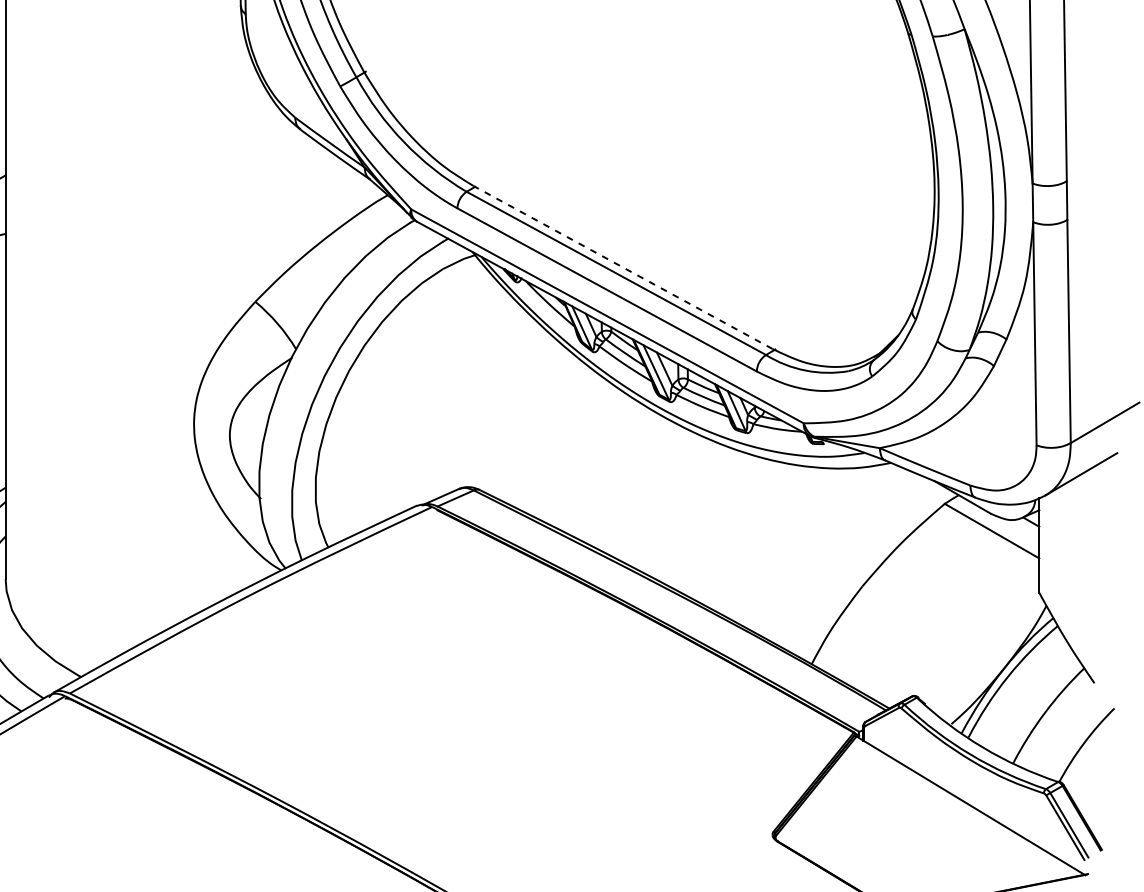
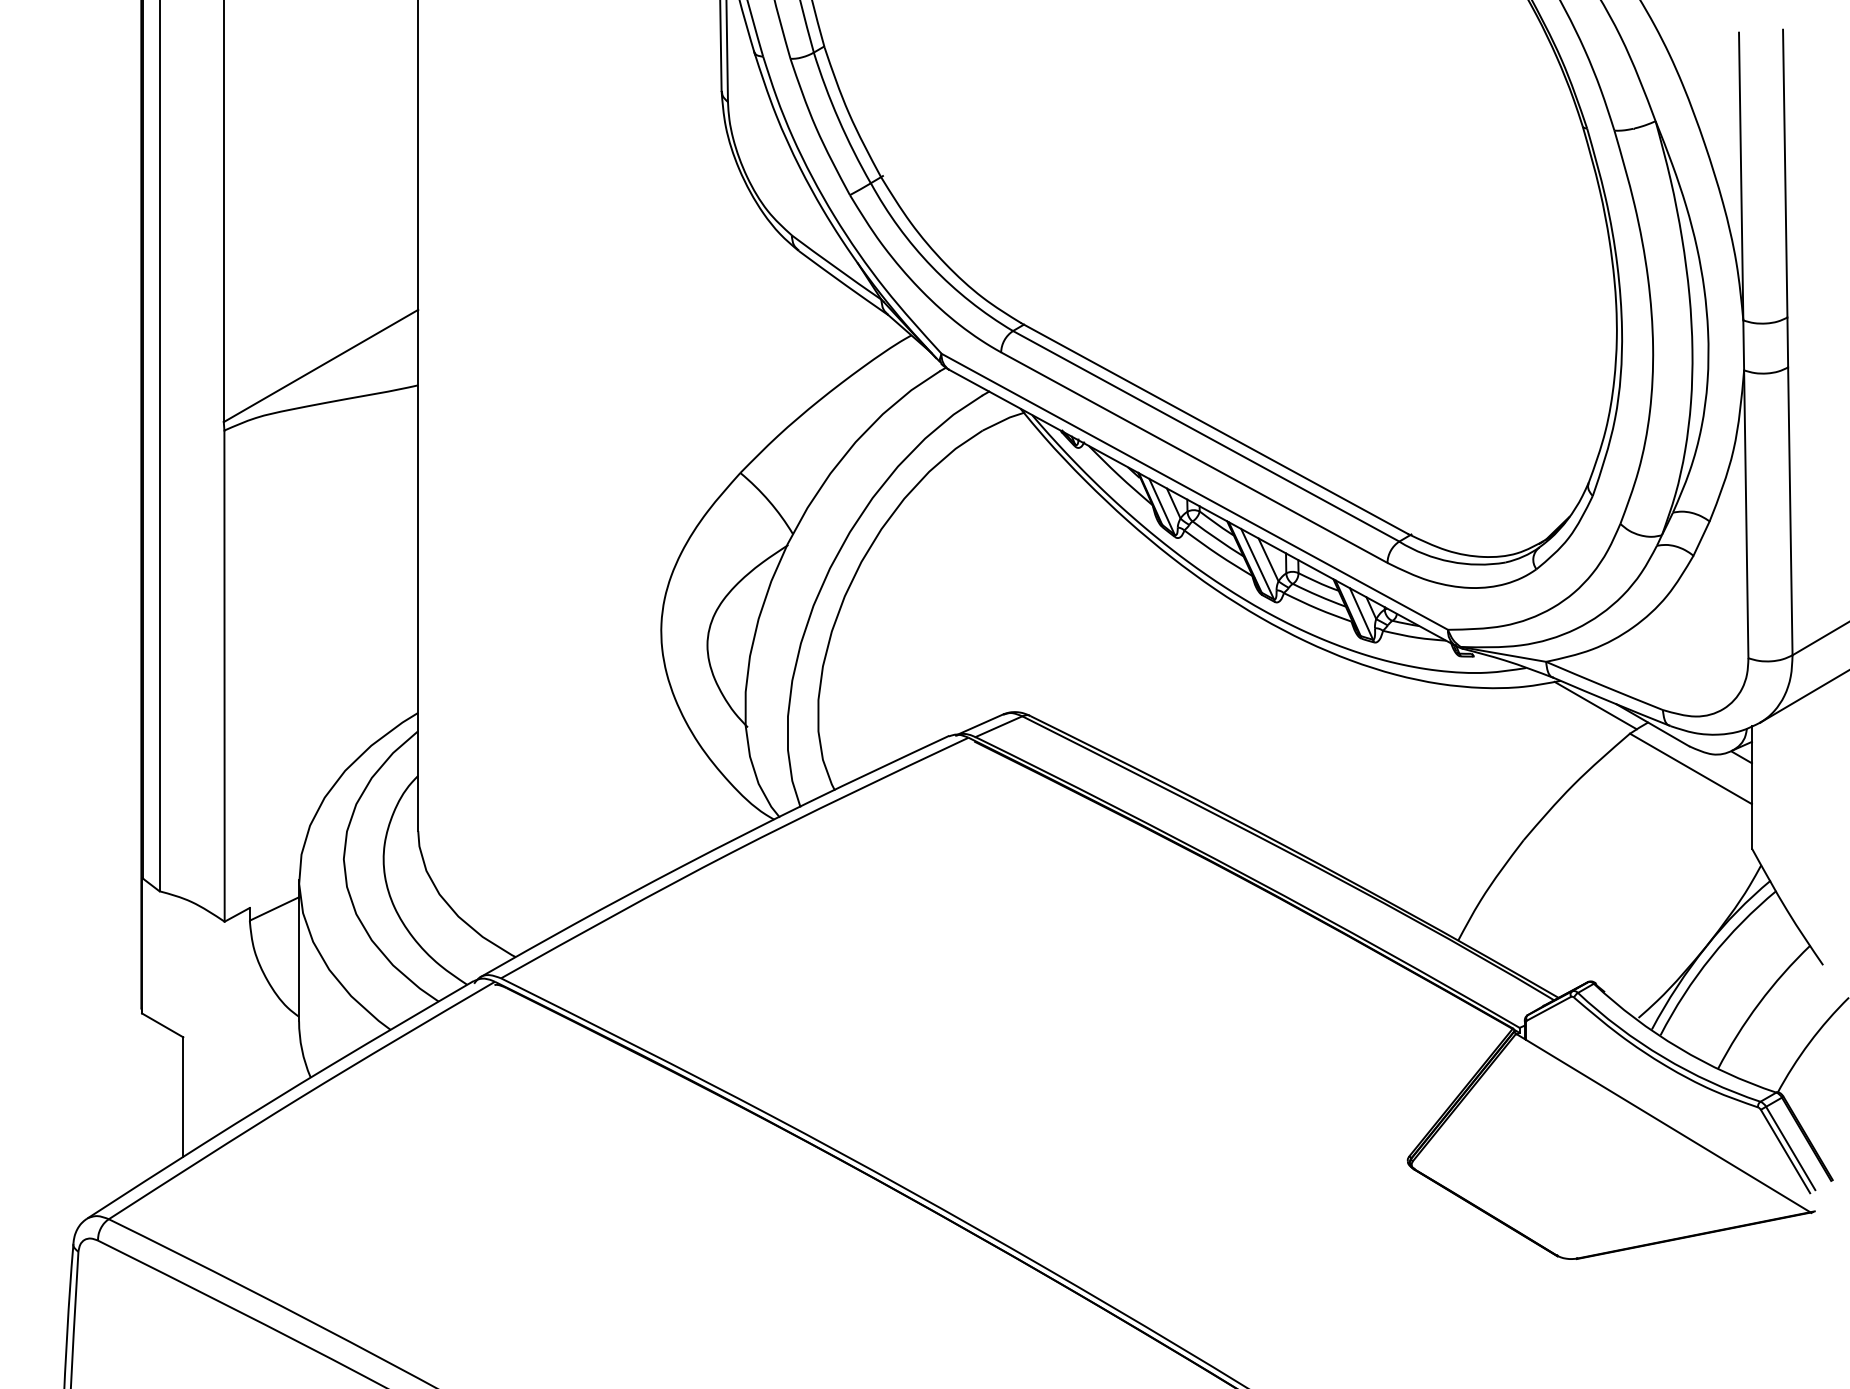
line: (622, 267) -> (1214, 428), dashed -> solid
line: (918, 482) -> (1595, 705), added

